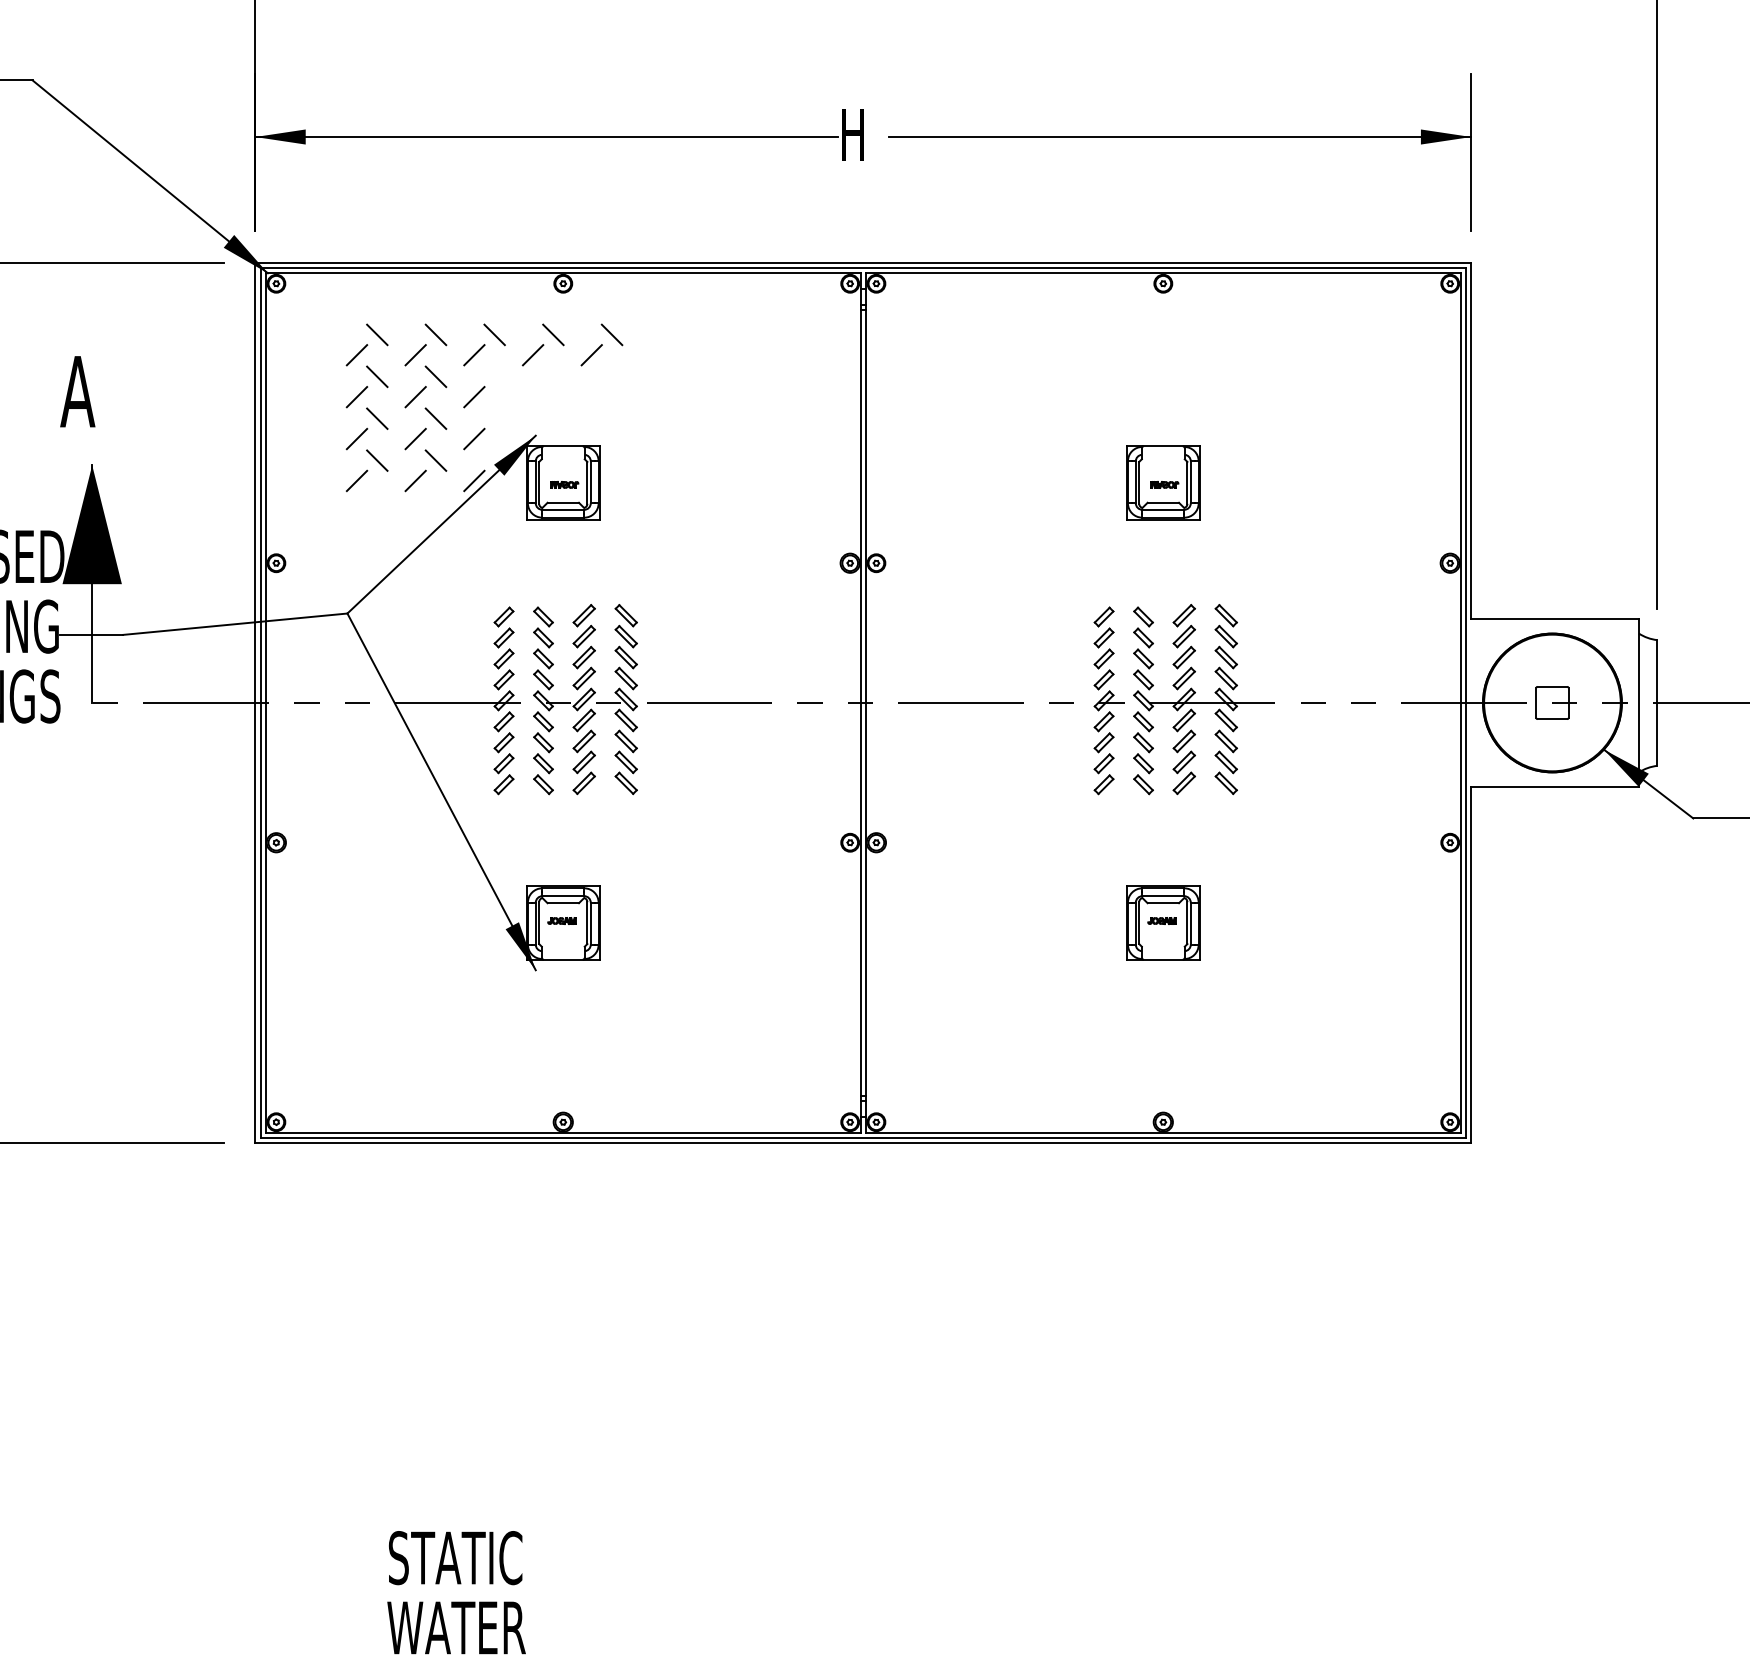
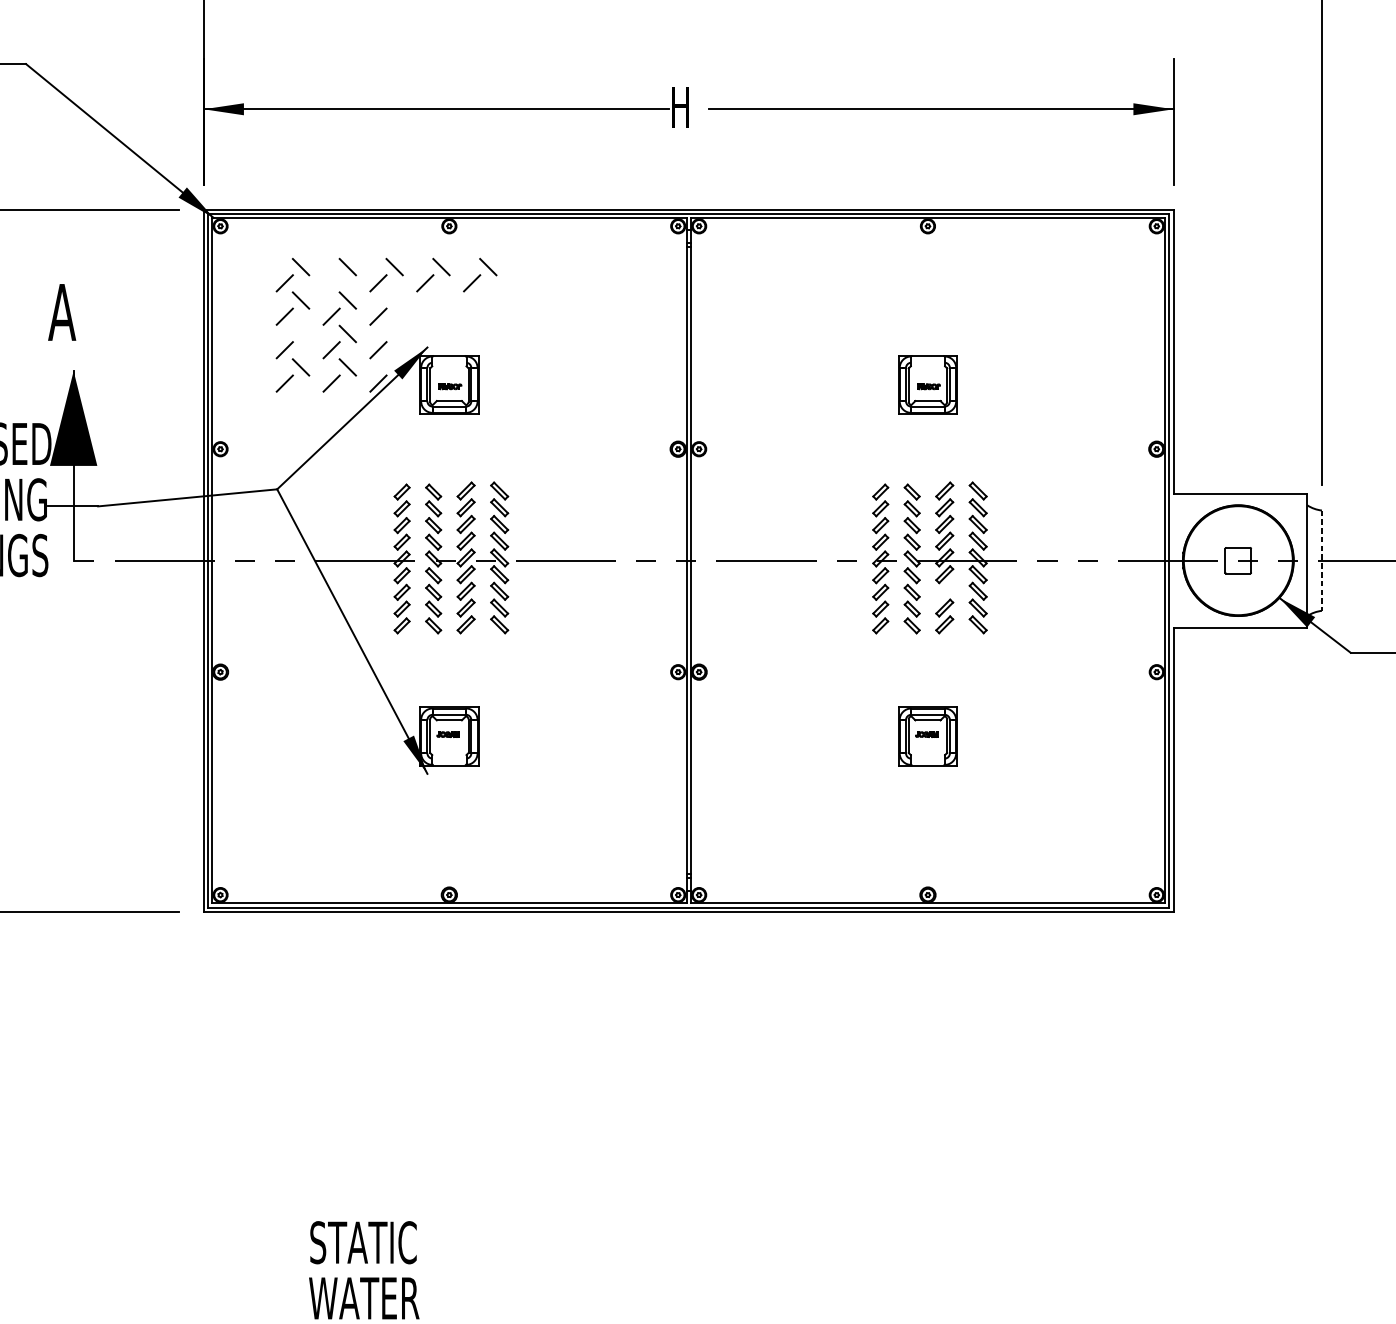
line: (415, 355) -> (331, 283), removed
line: (377, 418) -> (301, 333), removed
line: (1657, 703) -> (1322, 561), solid -> dashed
part: (1183, 741) -> (944, 591), removed

